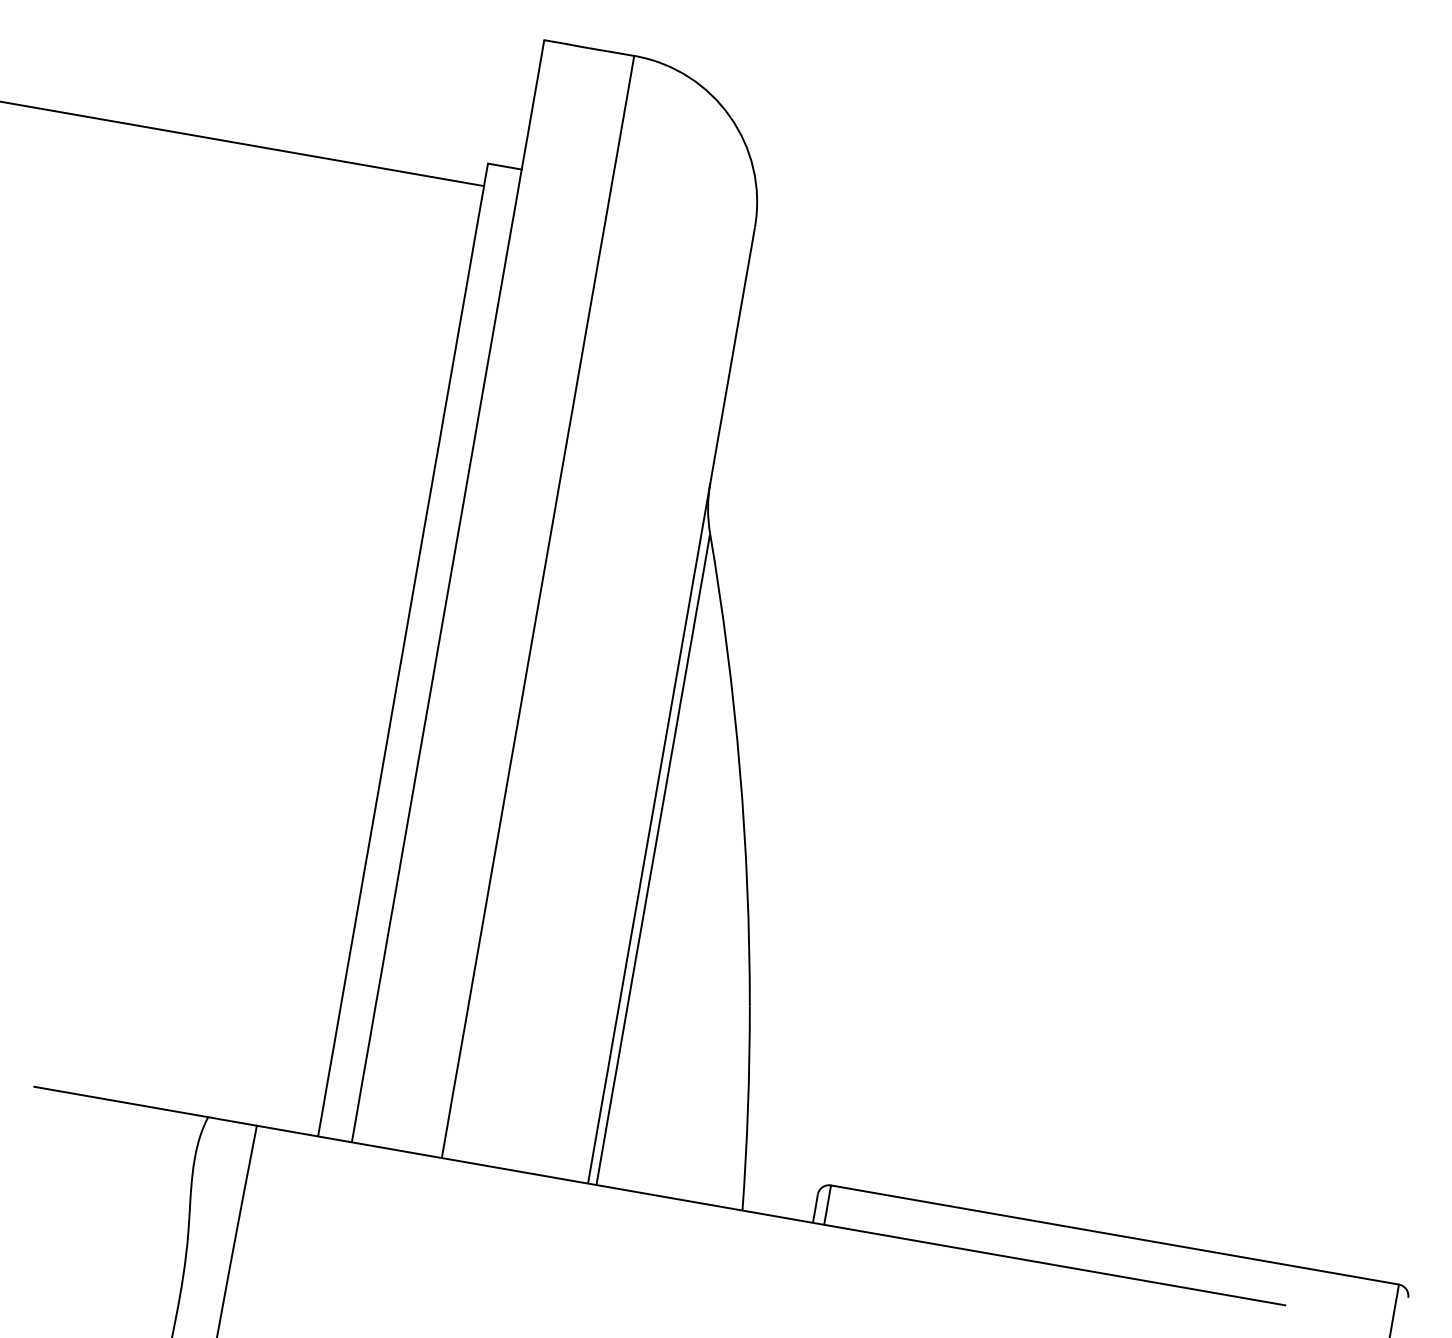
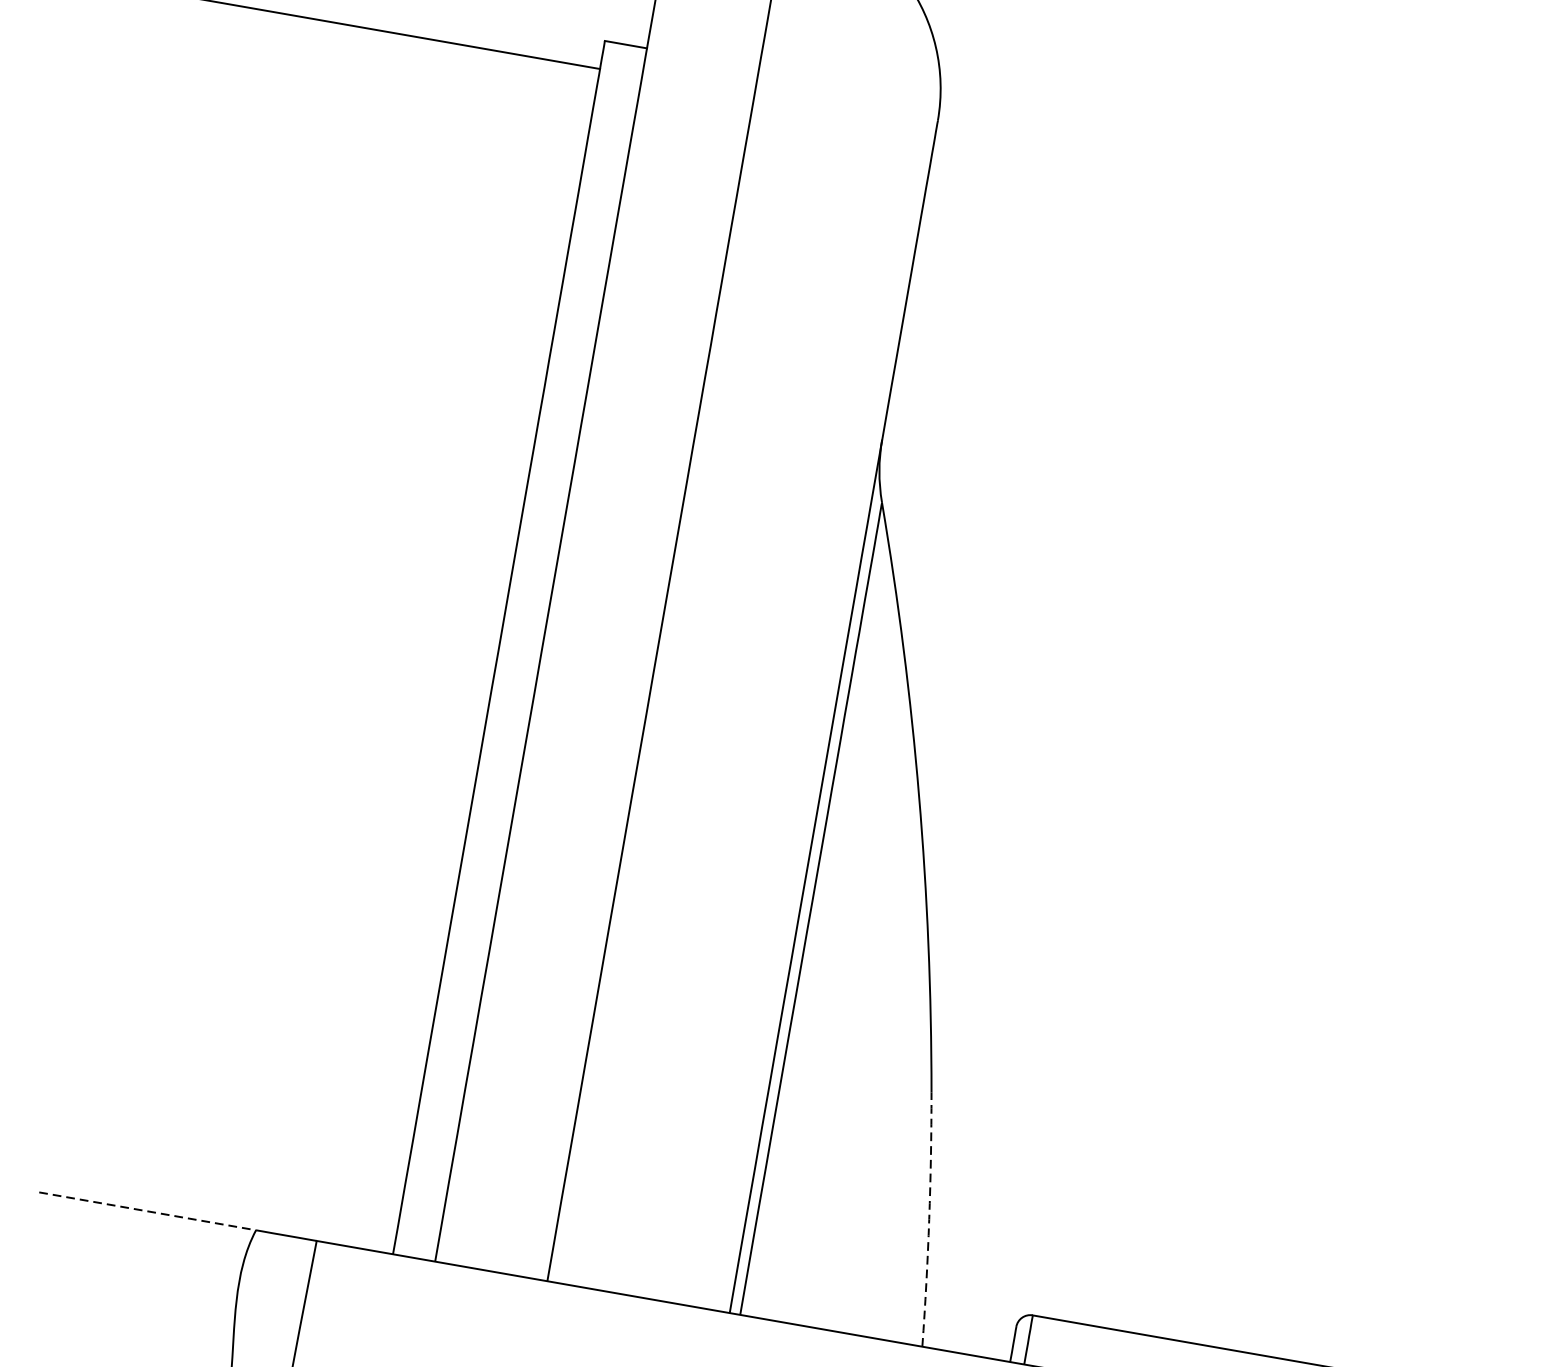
line: (121, 1102) -> (147, 1211), solid -> dashed
arc: (748, 1108) -> (929, 1219), solid -> dashed

